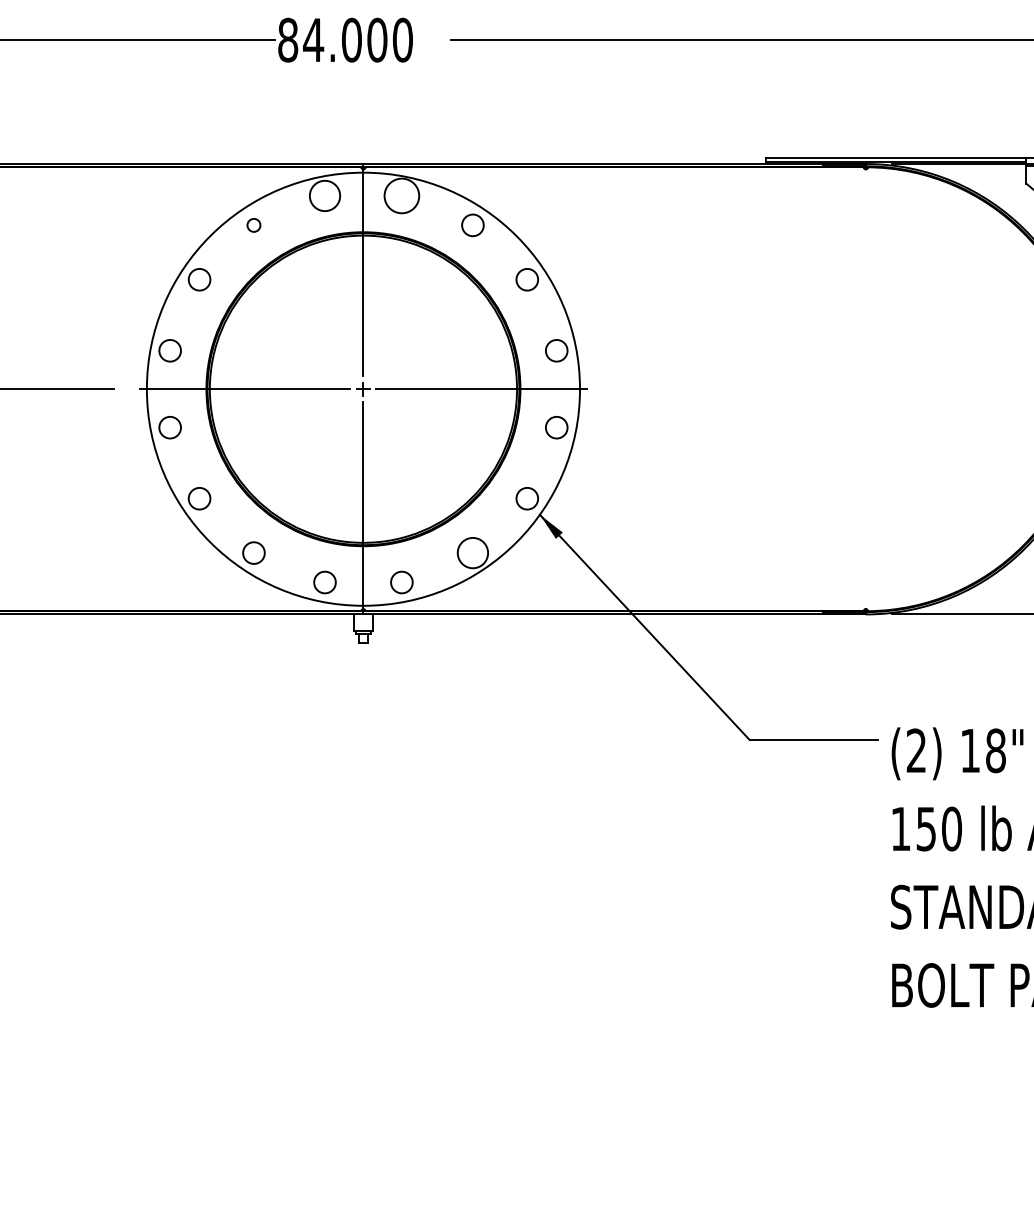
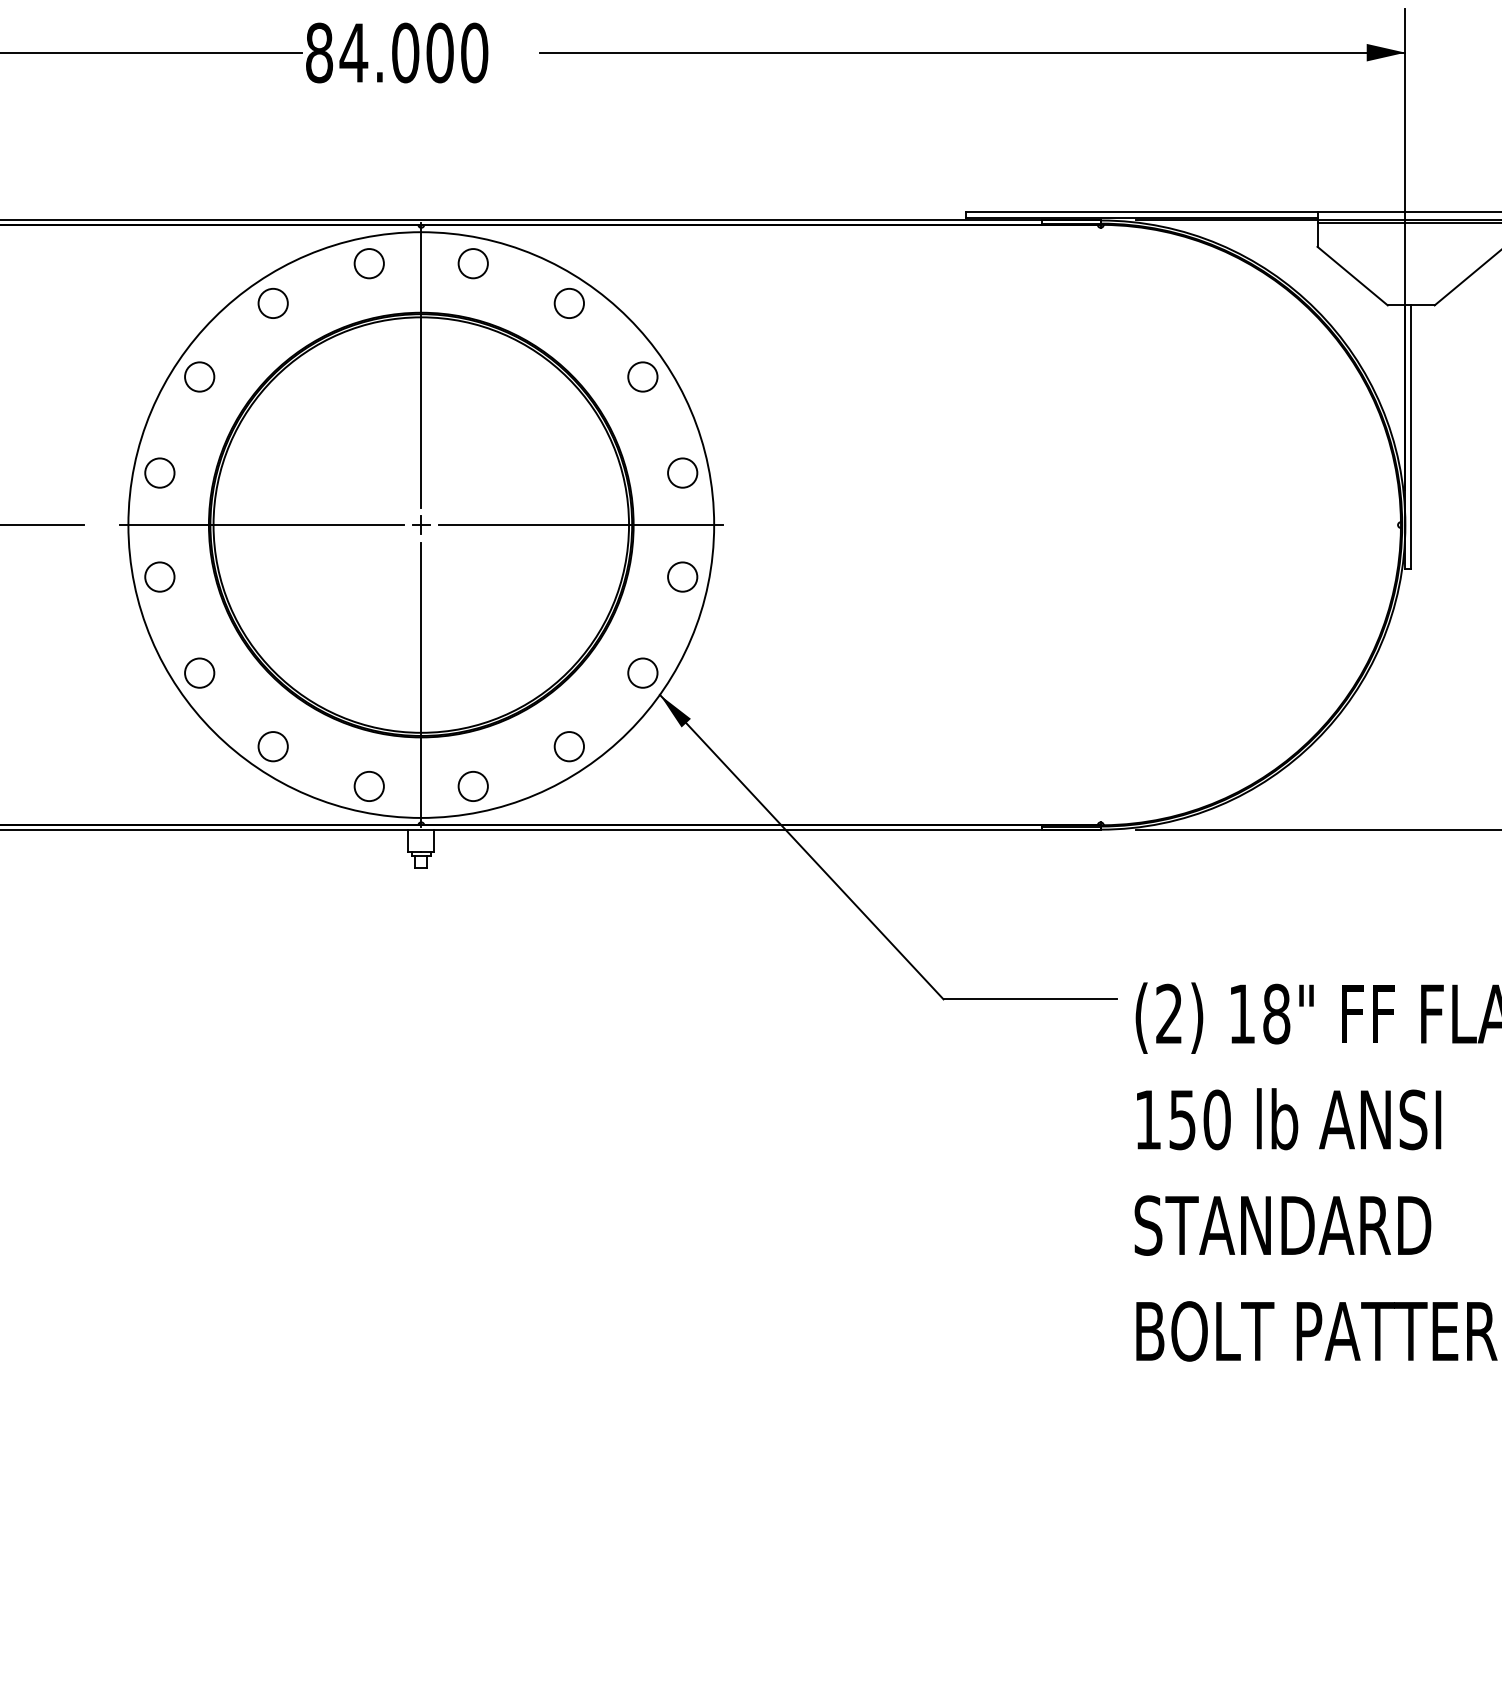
circle: (324, 195) -> (368, 263), size x0.71
circle: (401, 195) -> (472, 263), size x0.62
circle: (253, 225) -> (272, 303), size x1.67
circle: (473, 552) -> (569, 746), size x0.71

